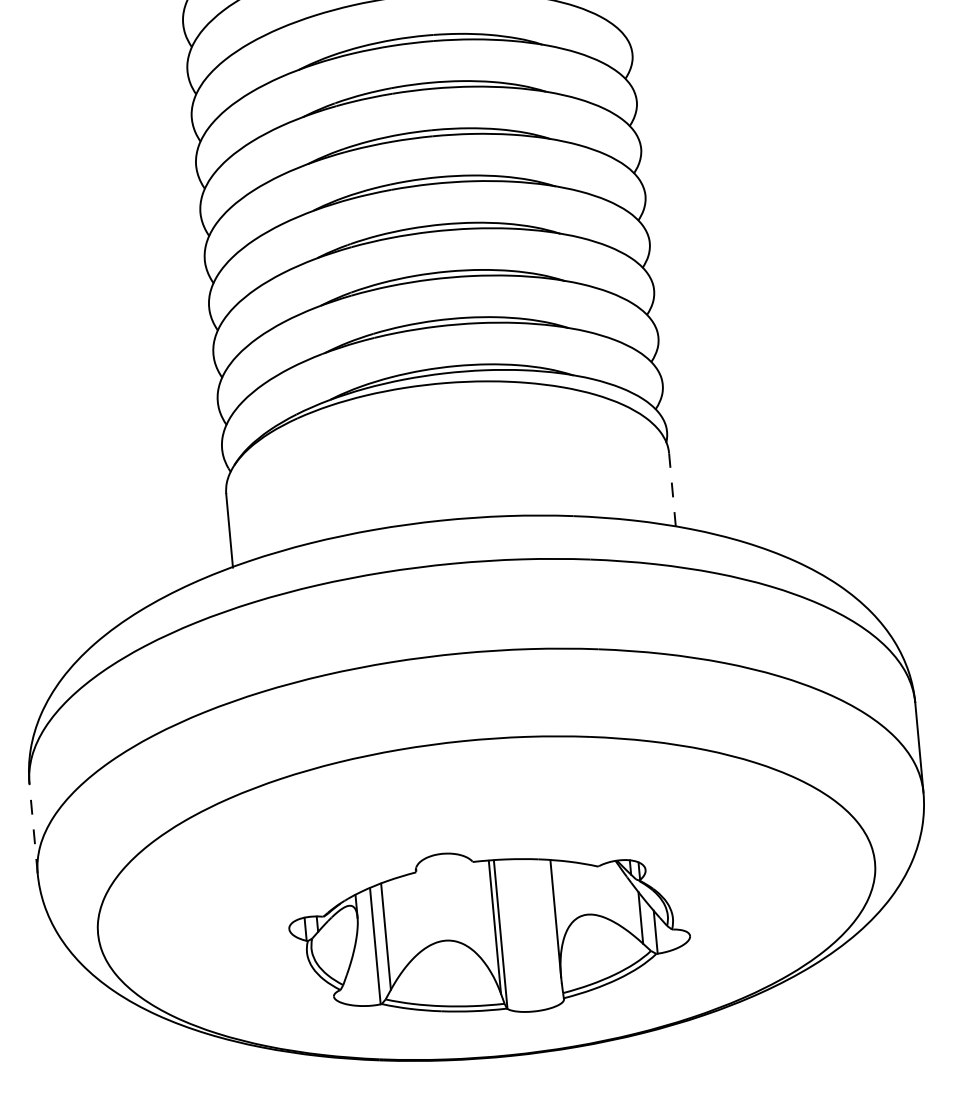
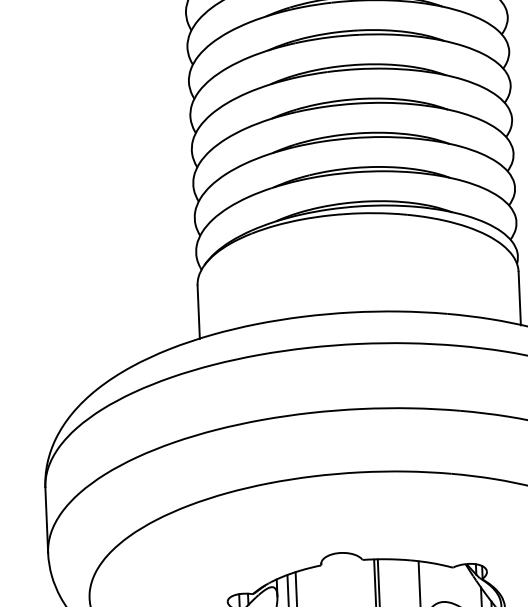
line: (672, 490) -> (519, 298), dashed -> solid
line: (33, 828) -> (46, 520), dashed -> solid

